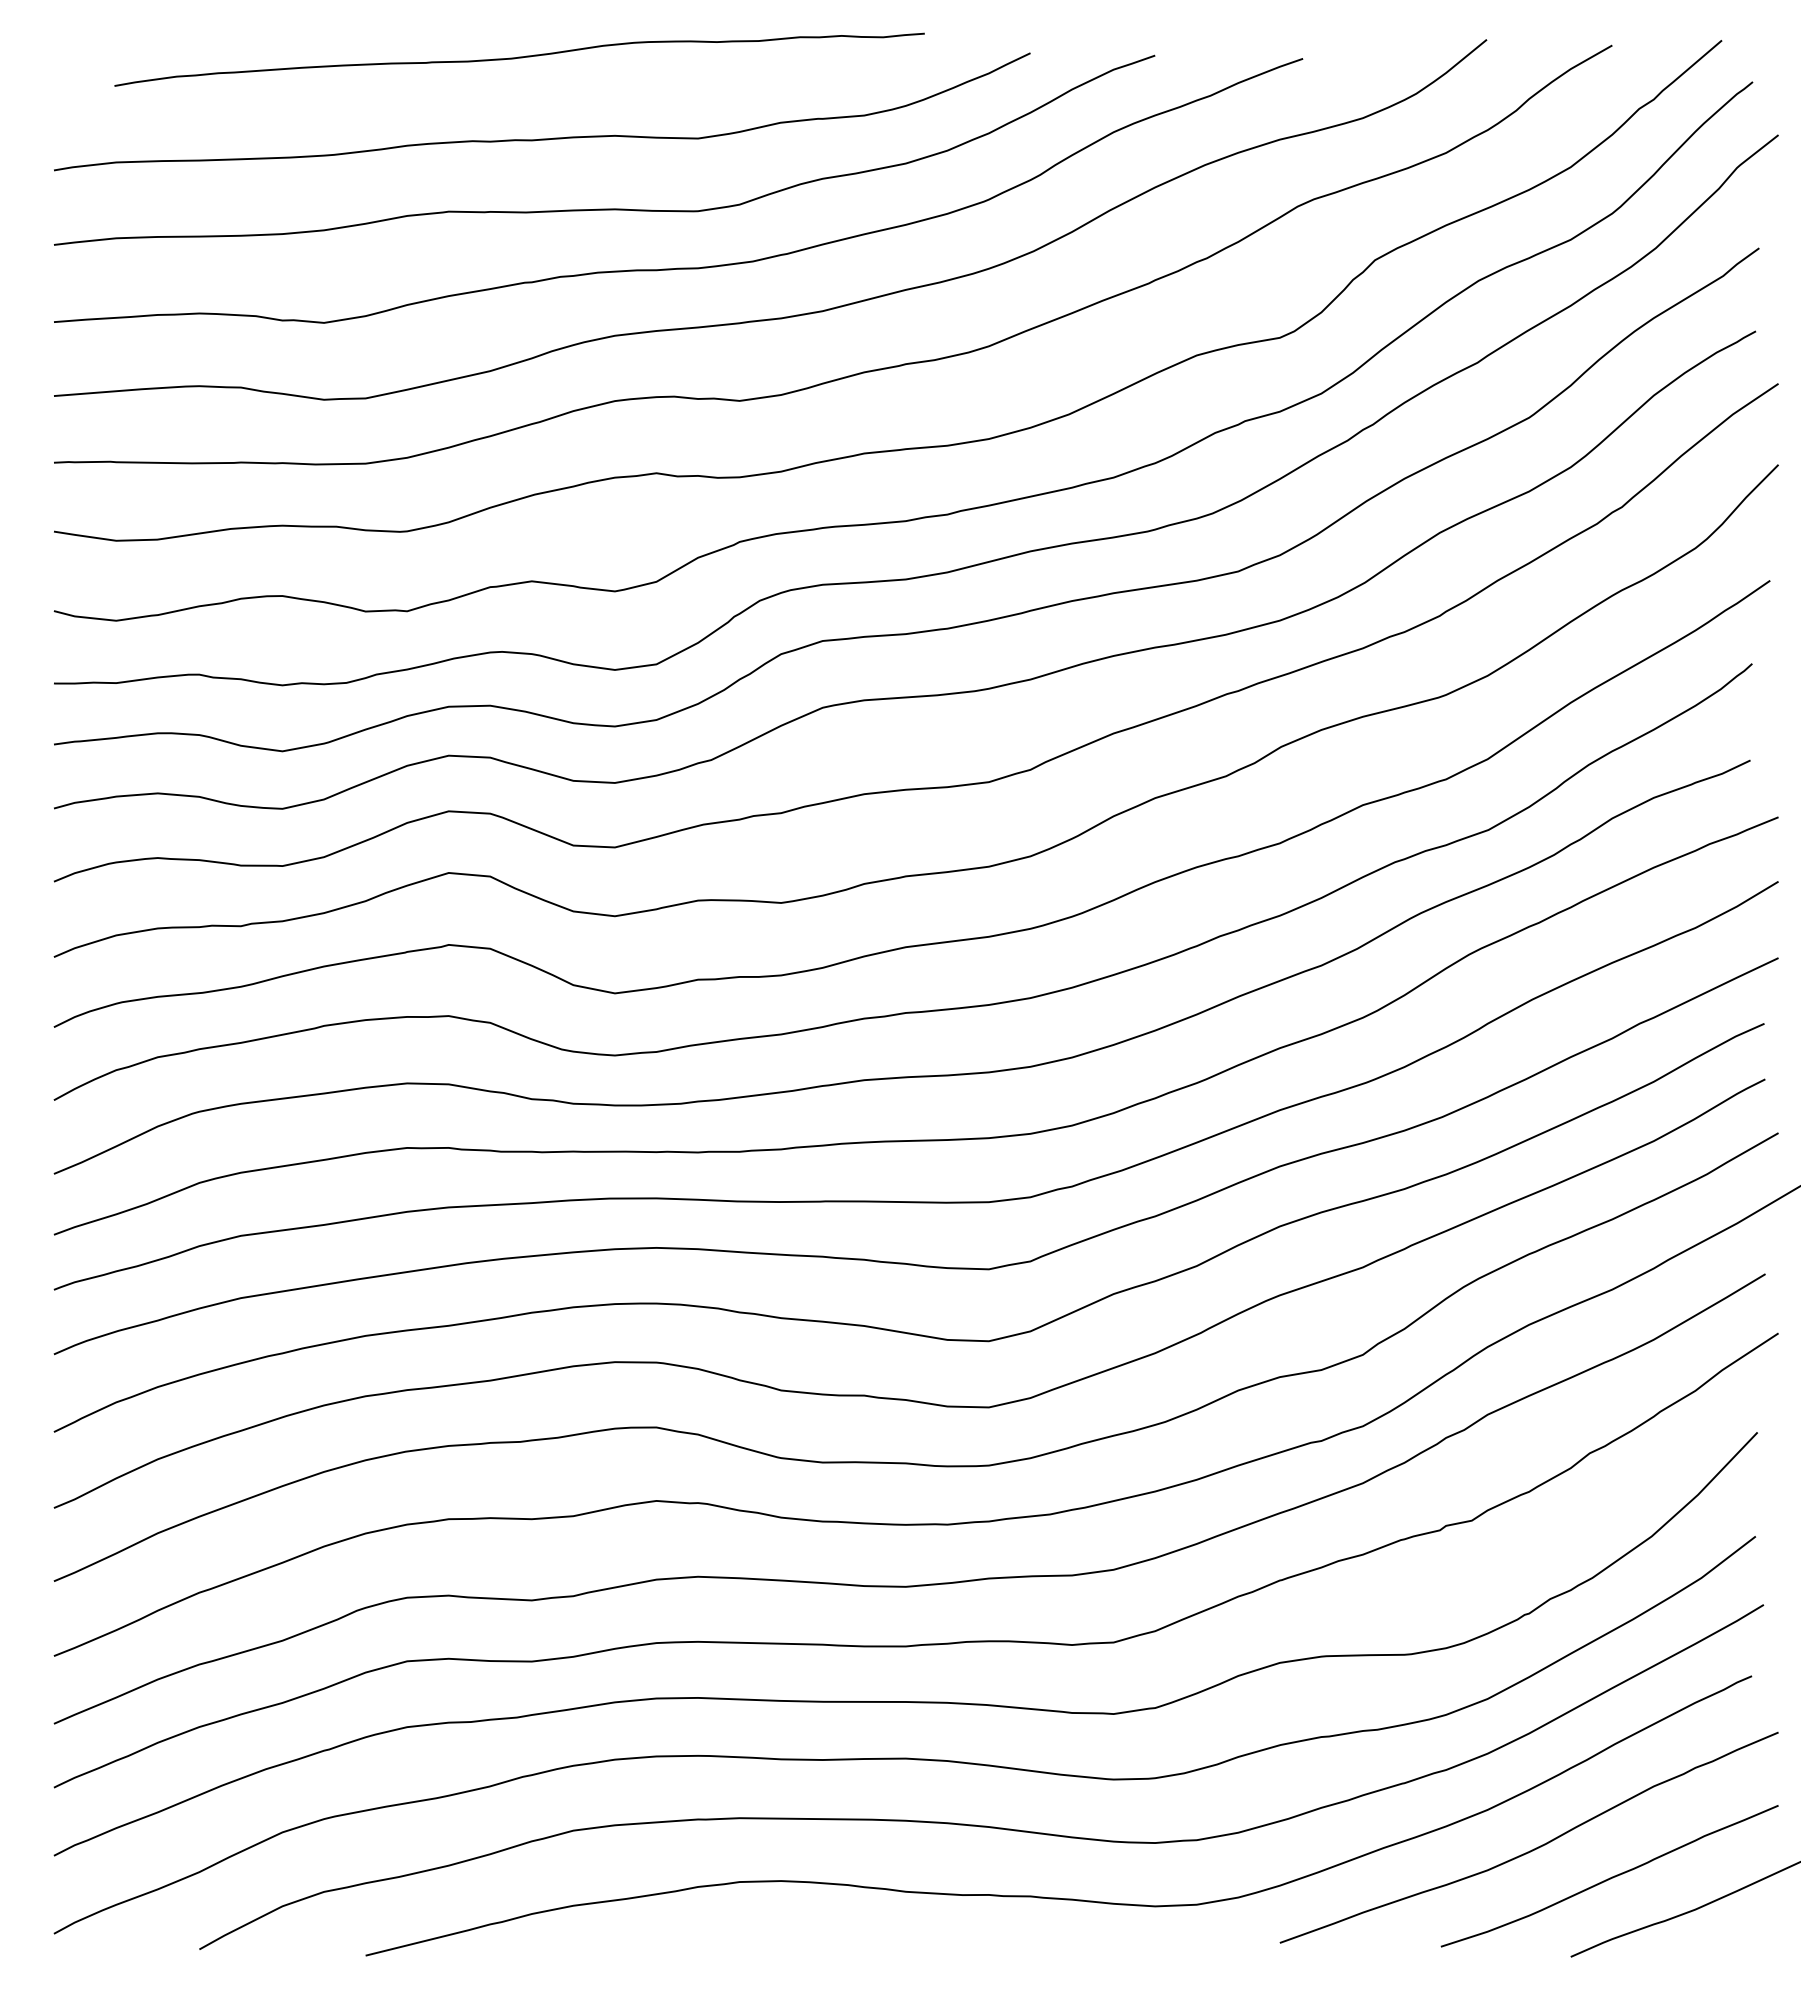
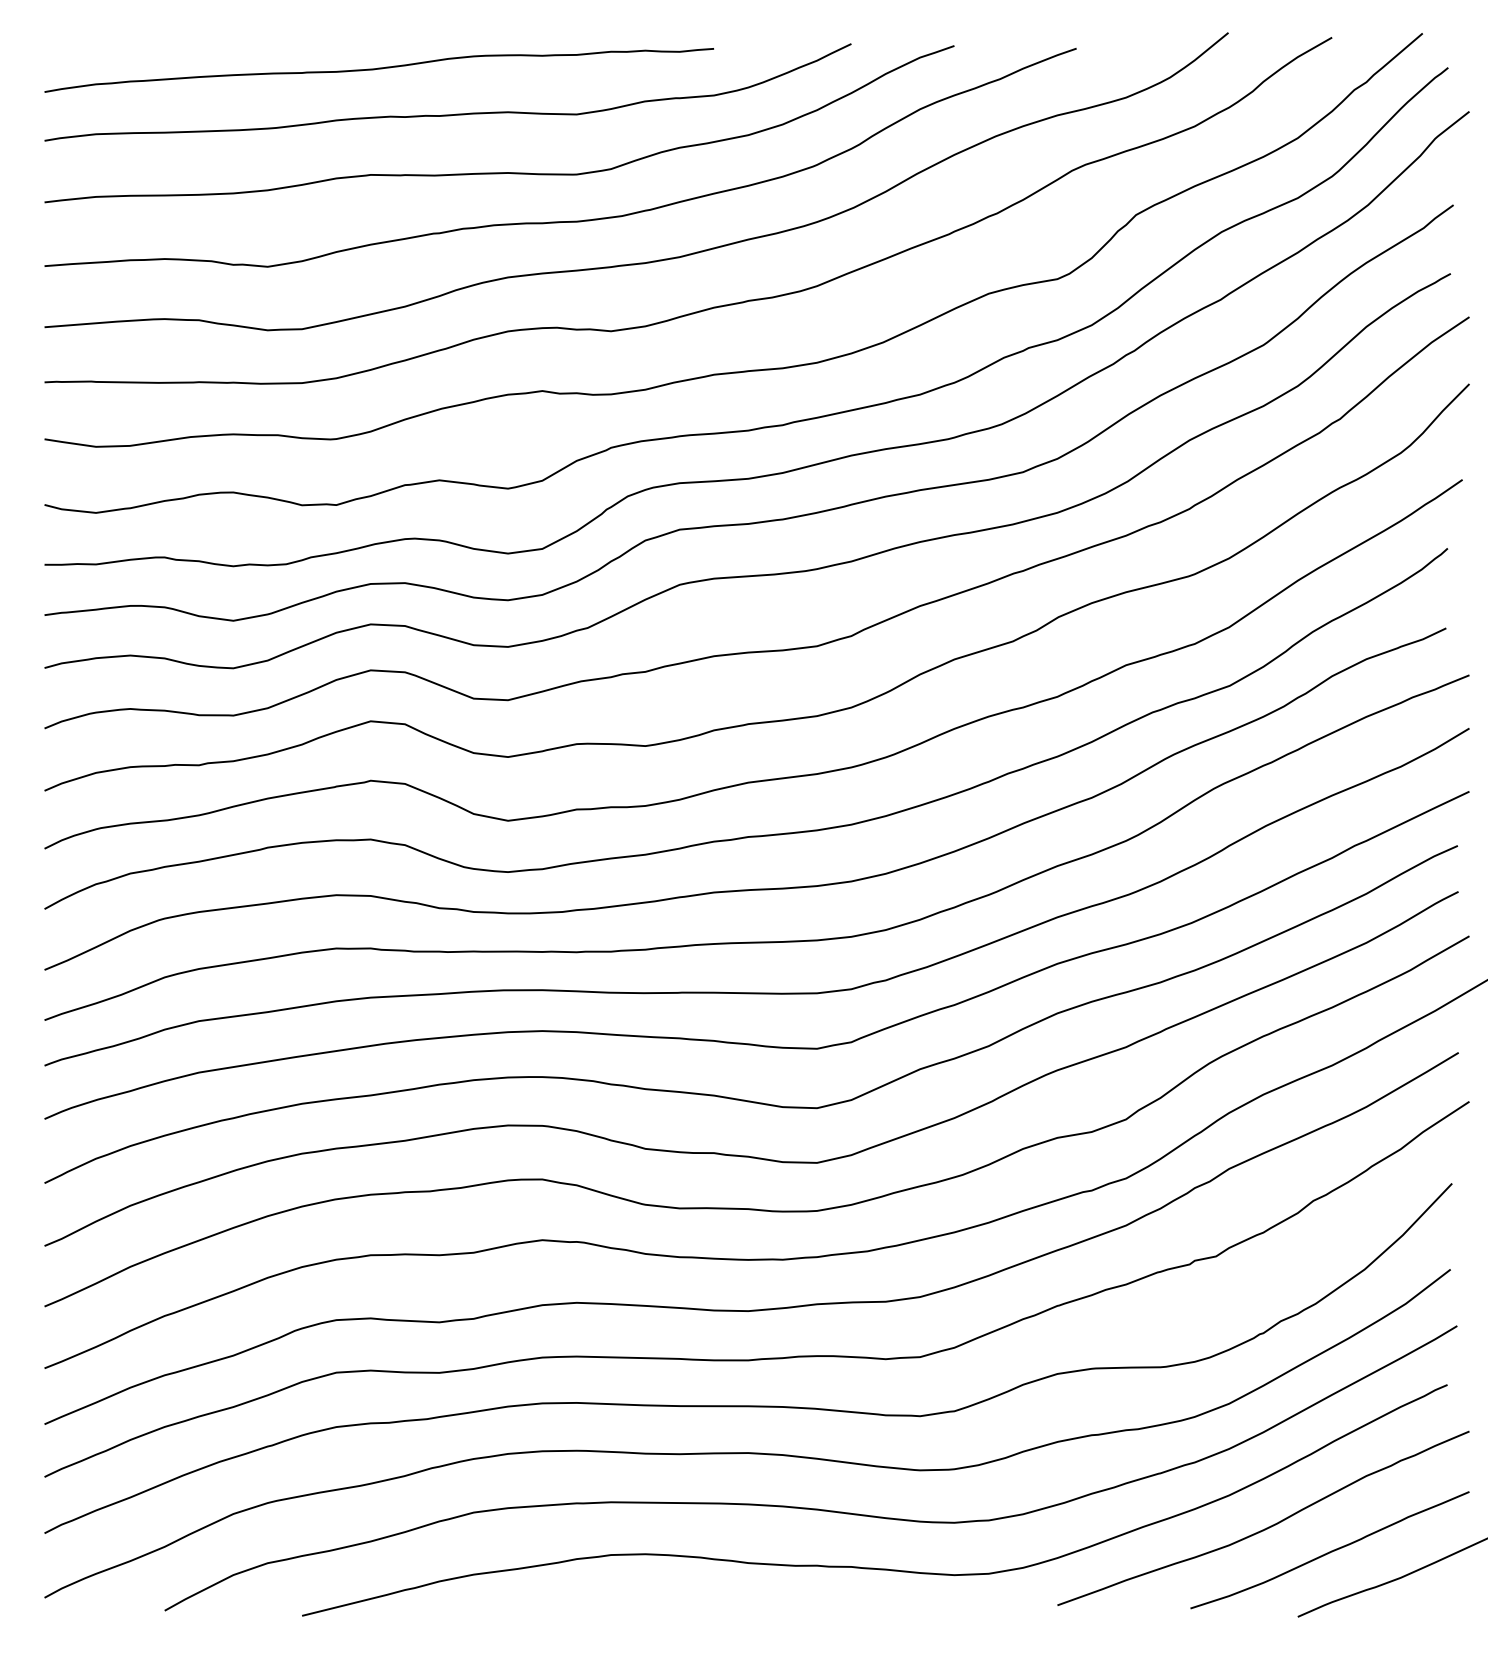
curve: (519, 58) -> (379, 69), moved

